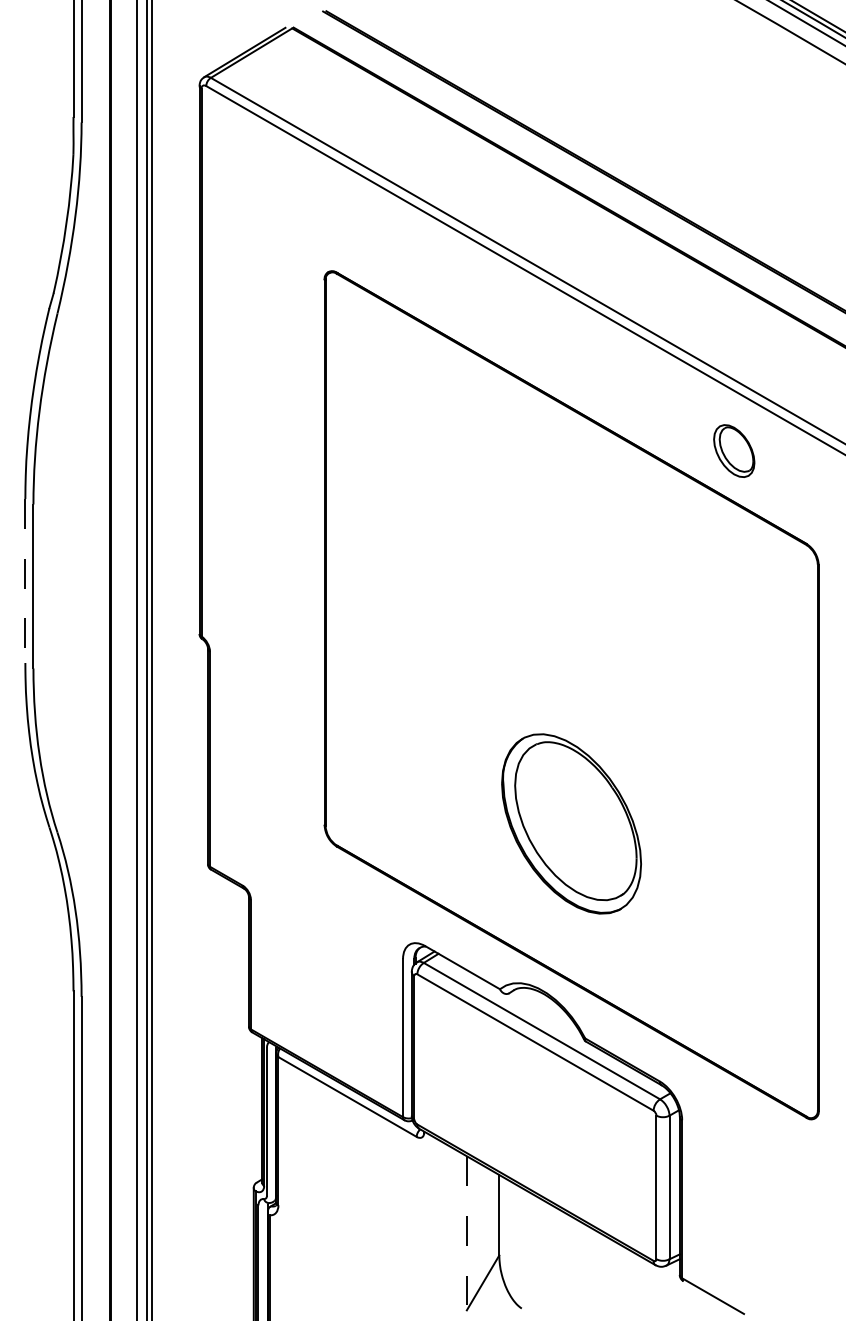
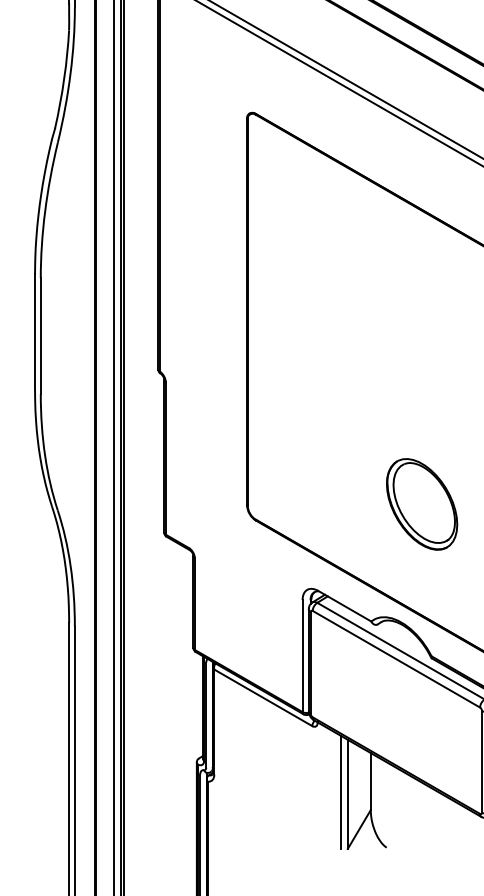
line: (25, 581) -> (35, 332), dashed -> solid
part: (571, 823) -> (421, 504), size x0.71
line: (457, 1230) -> (341, 792), added
line: (466, 1233) -> (347, 794), dashed -> solid

